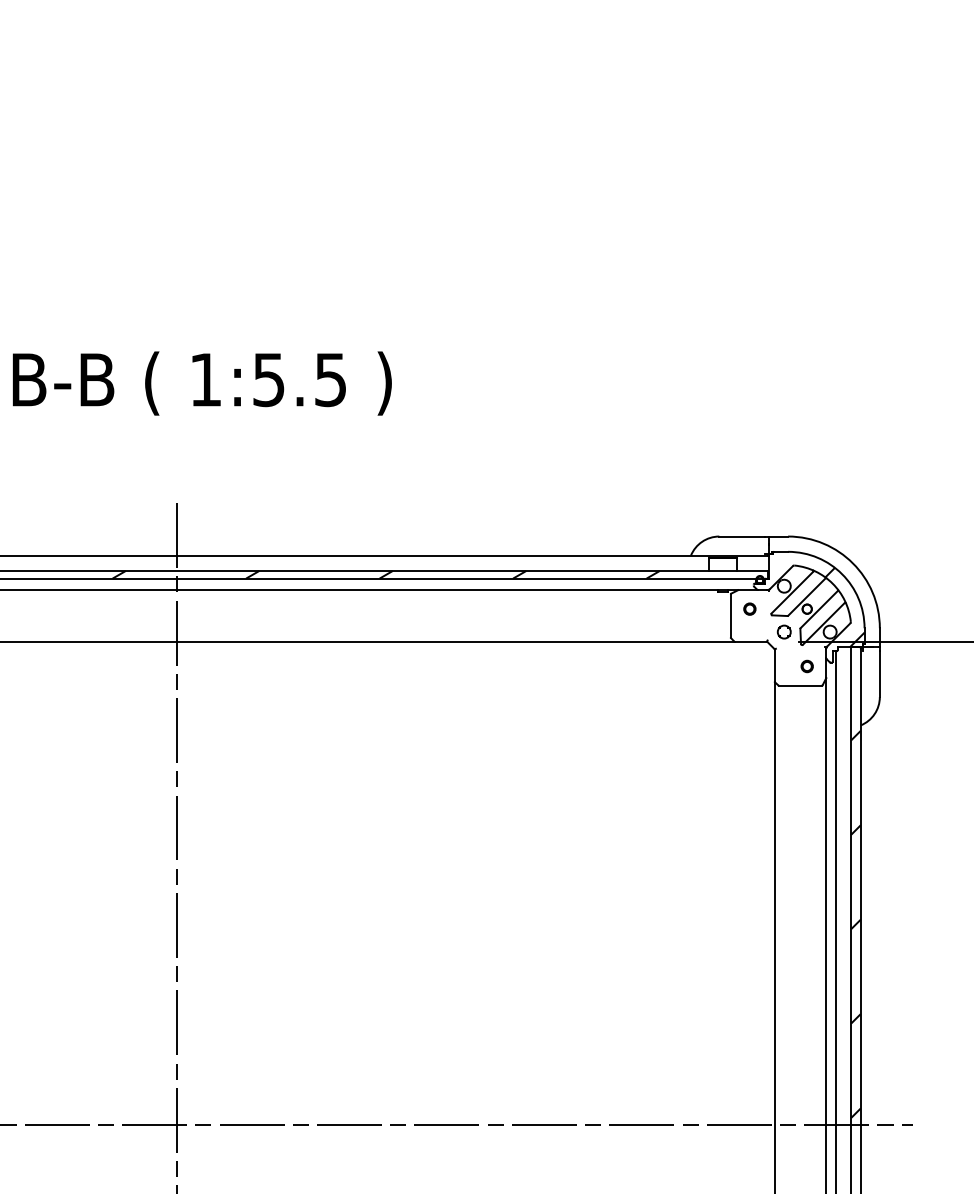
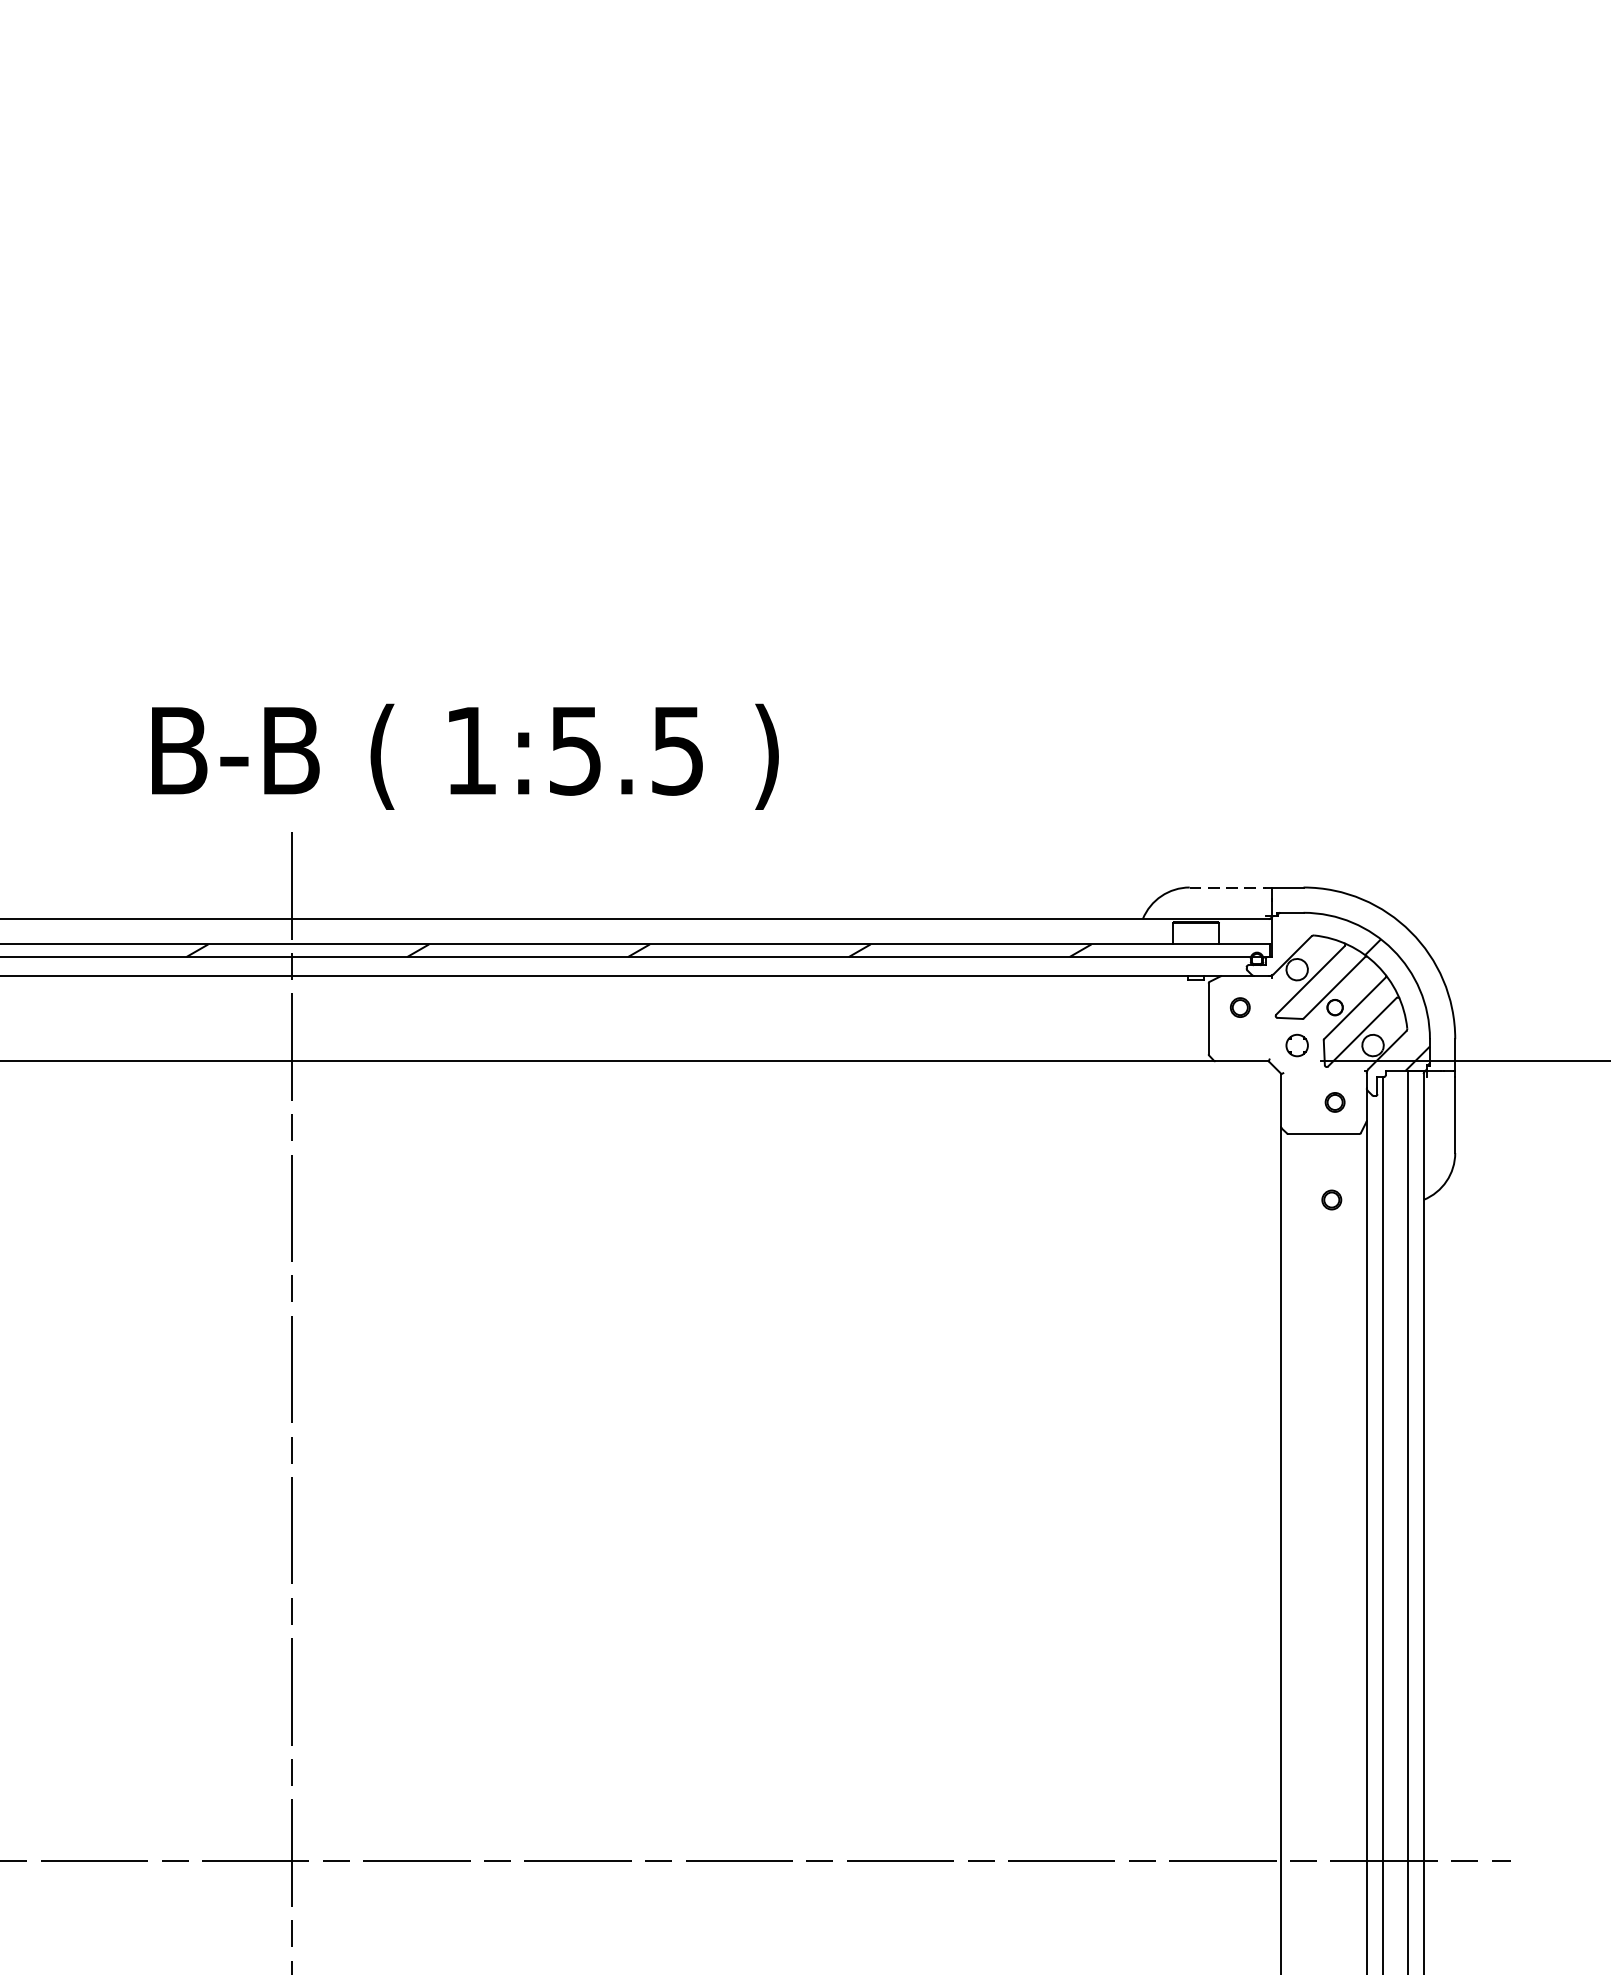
text: (202, 383) -> (465, 756), moved
line: (742, 536) -> (1228, 887), solid -> dashed
part: (804, 725) -> (1330, 1200), added
hatch: (855, 924) -> (1414, 1529), removed

